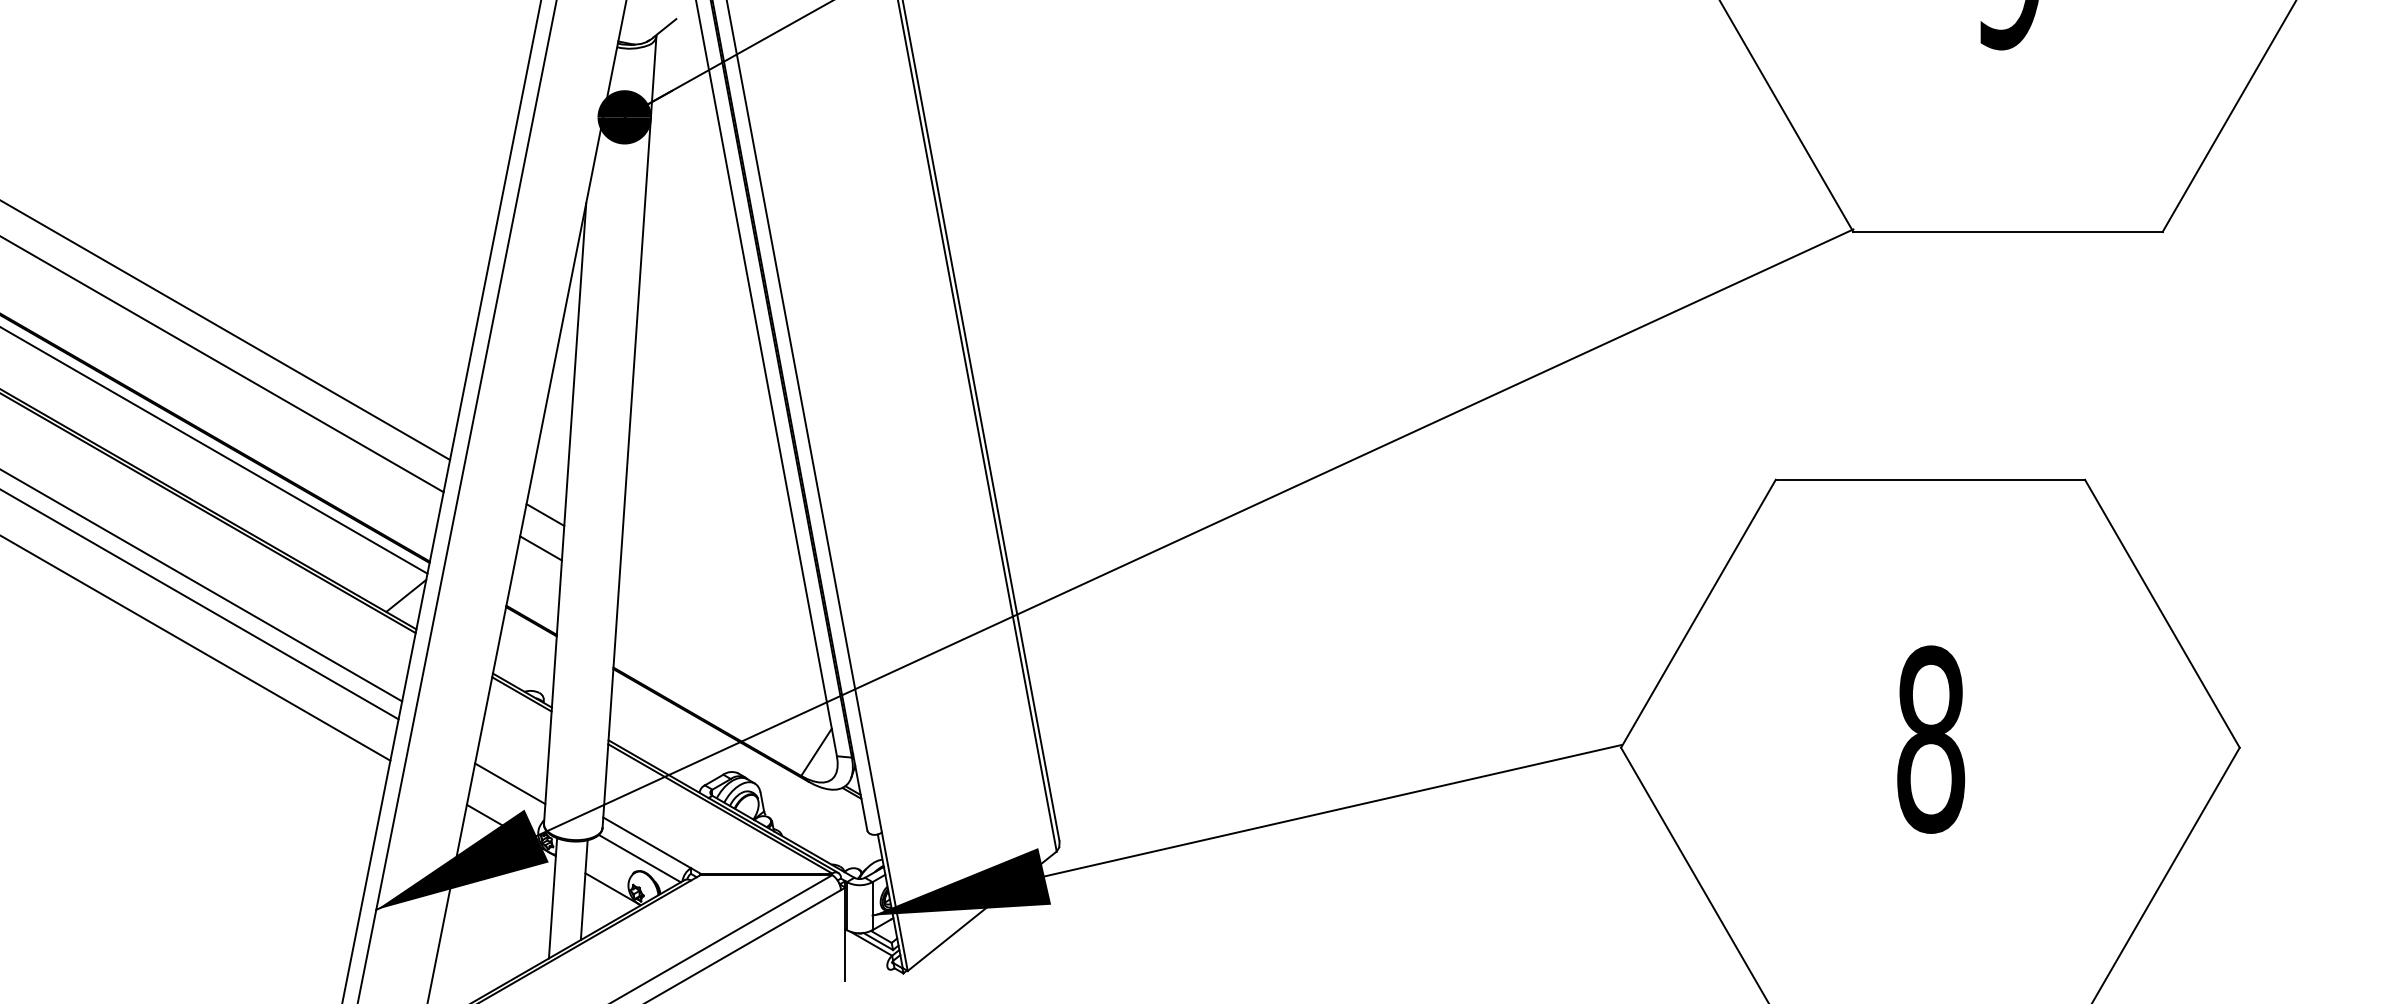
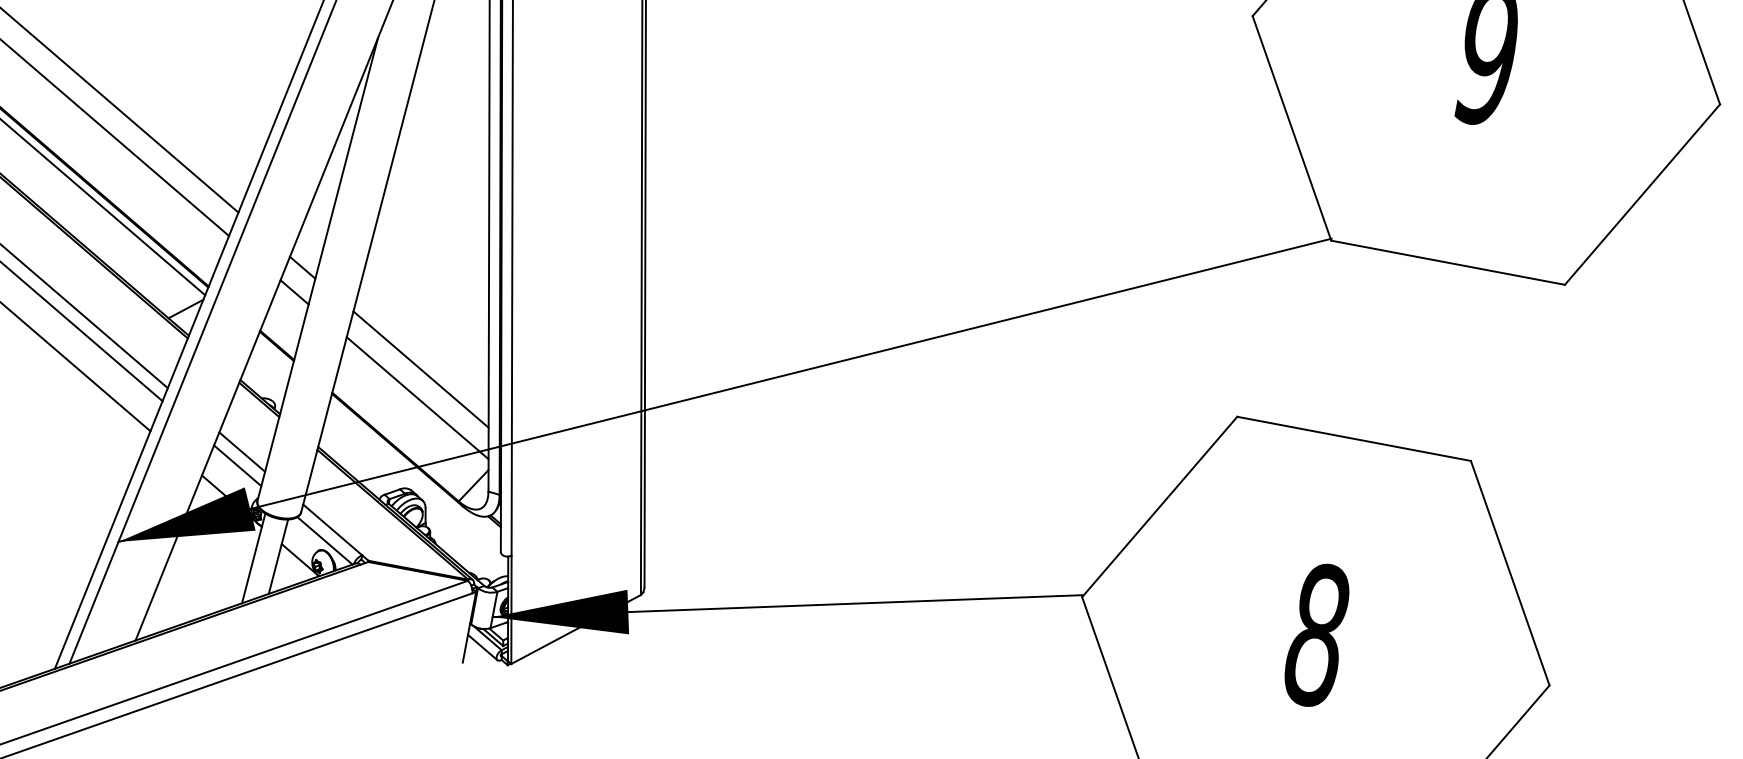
line: (720, 616) -> (420, 369), added
line: (723, 653) -> (417, 397), added
line: (512, 764) -> (242, 451), added
line: (867, 956) -> (482, 647), added

